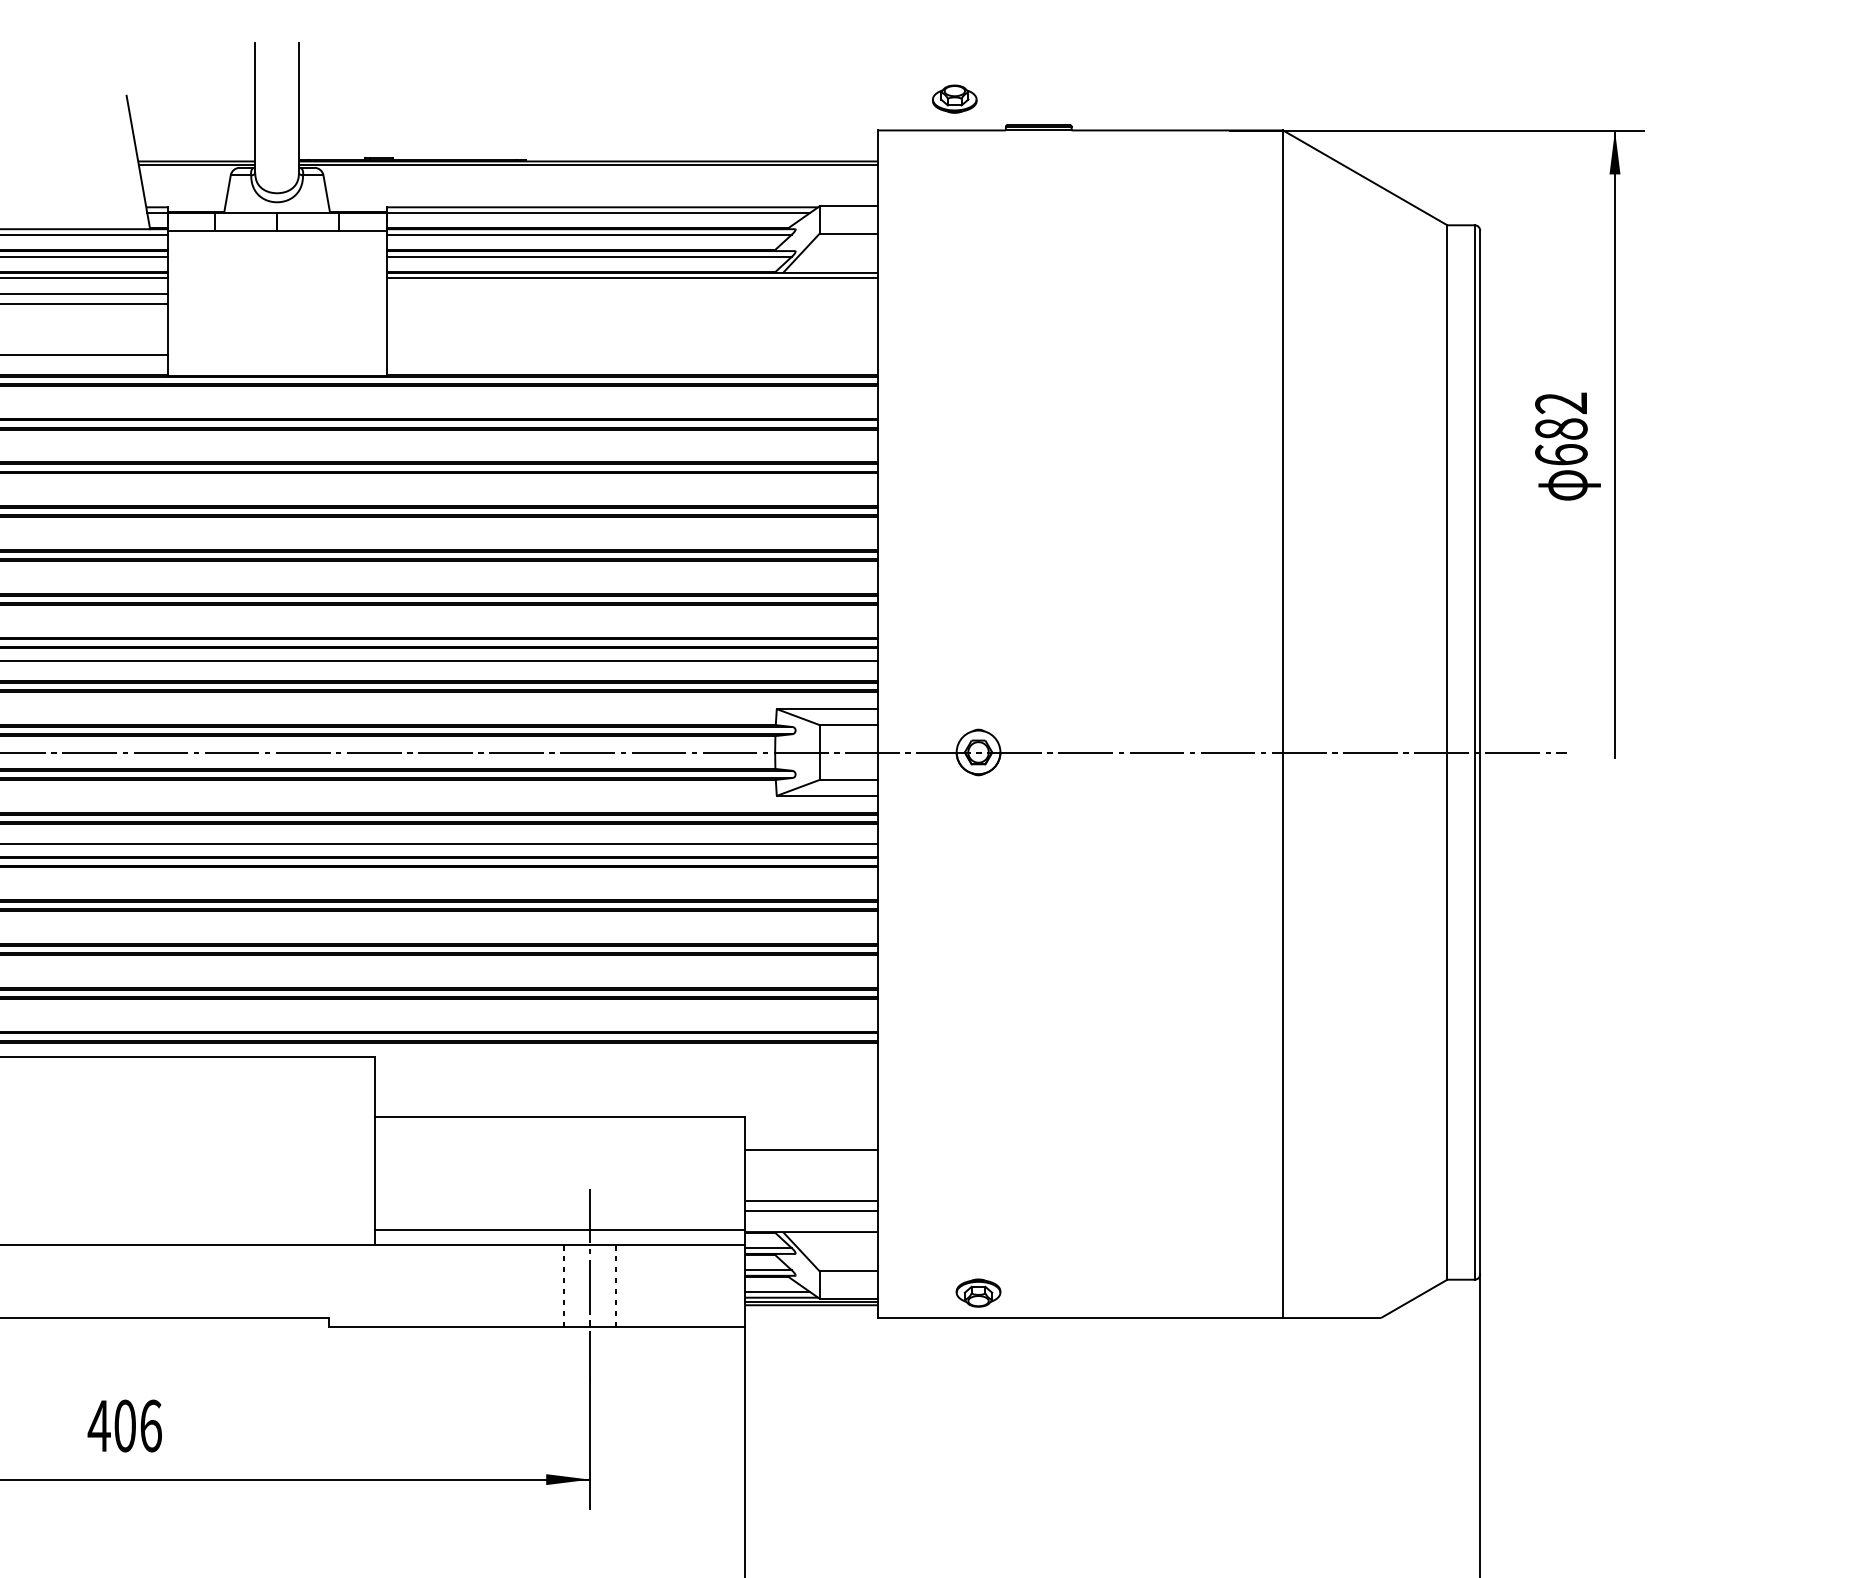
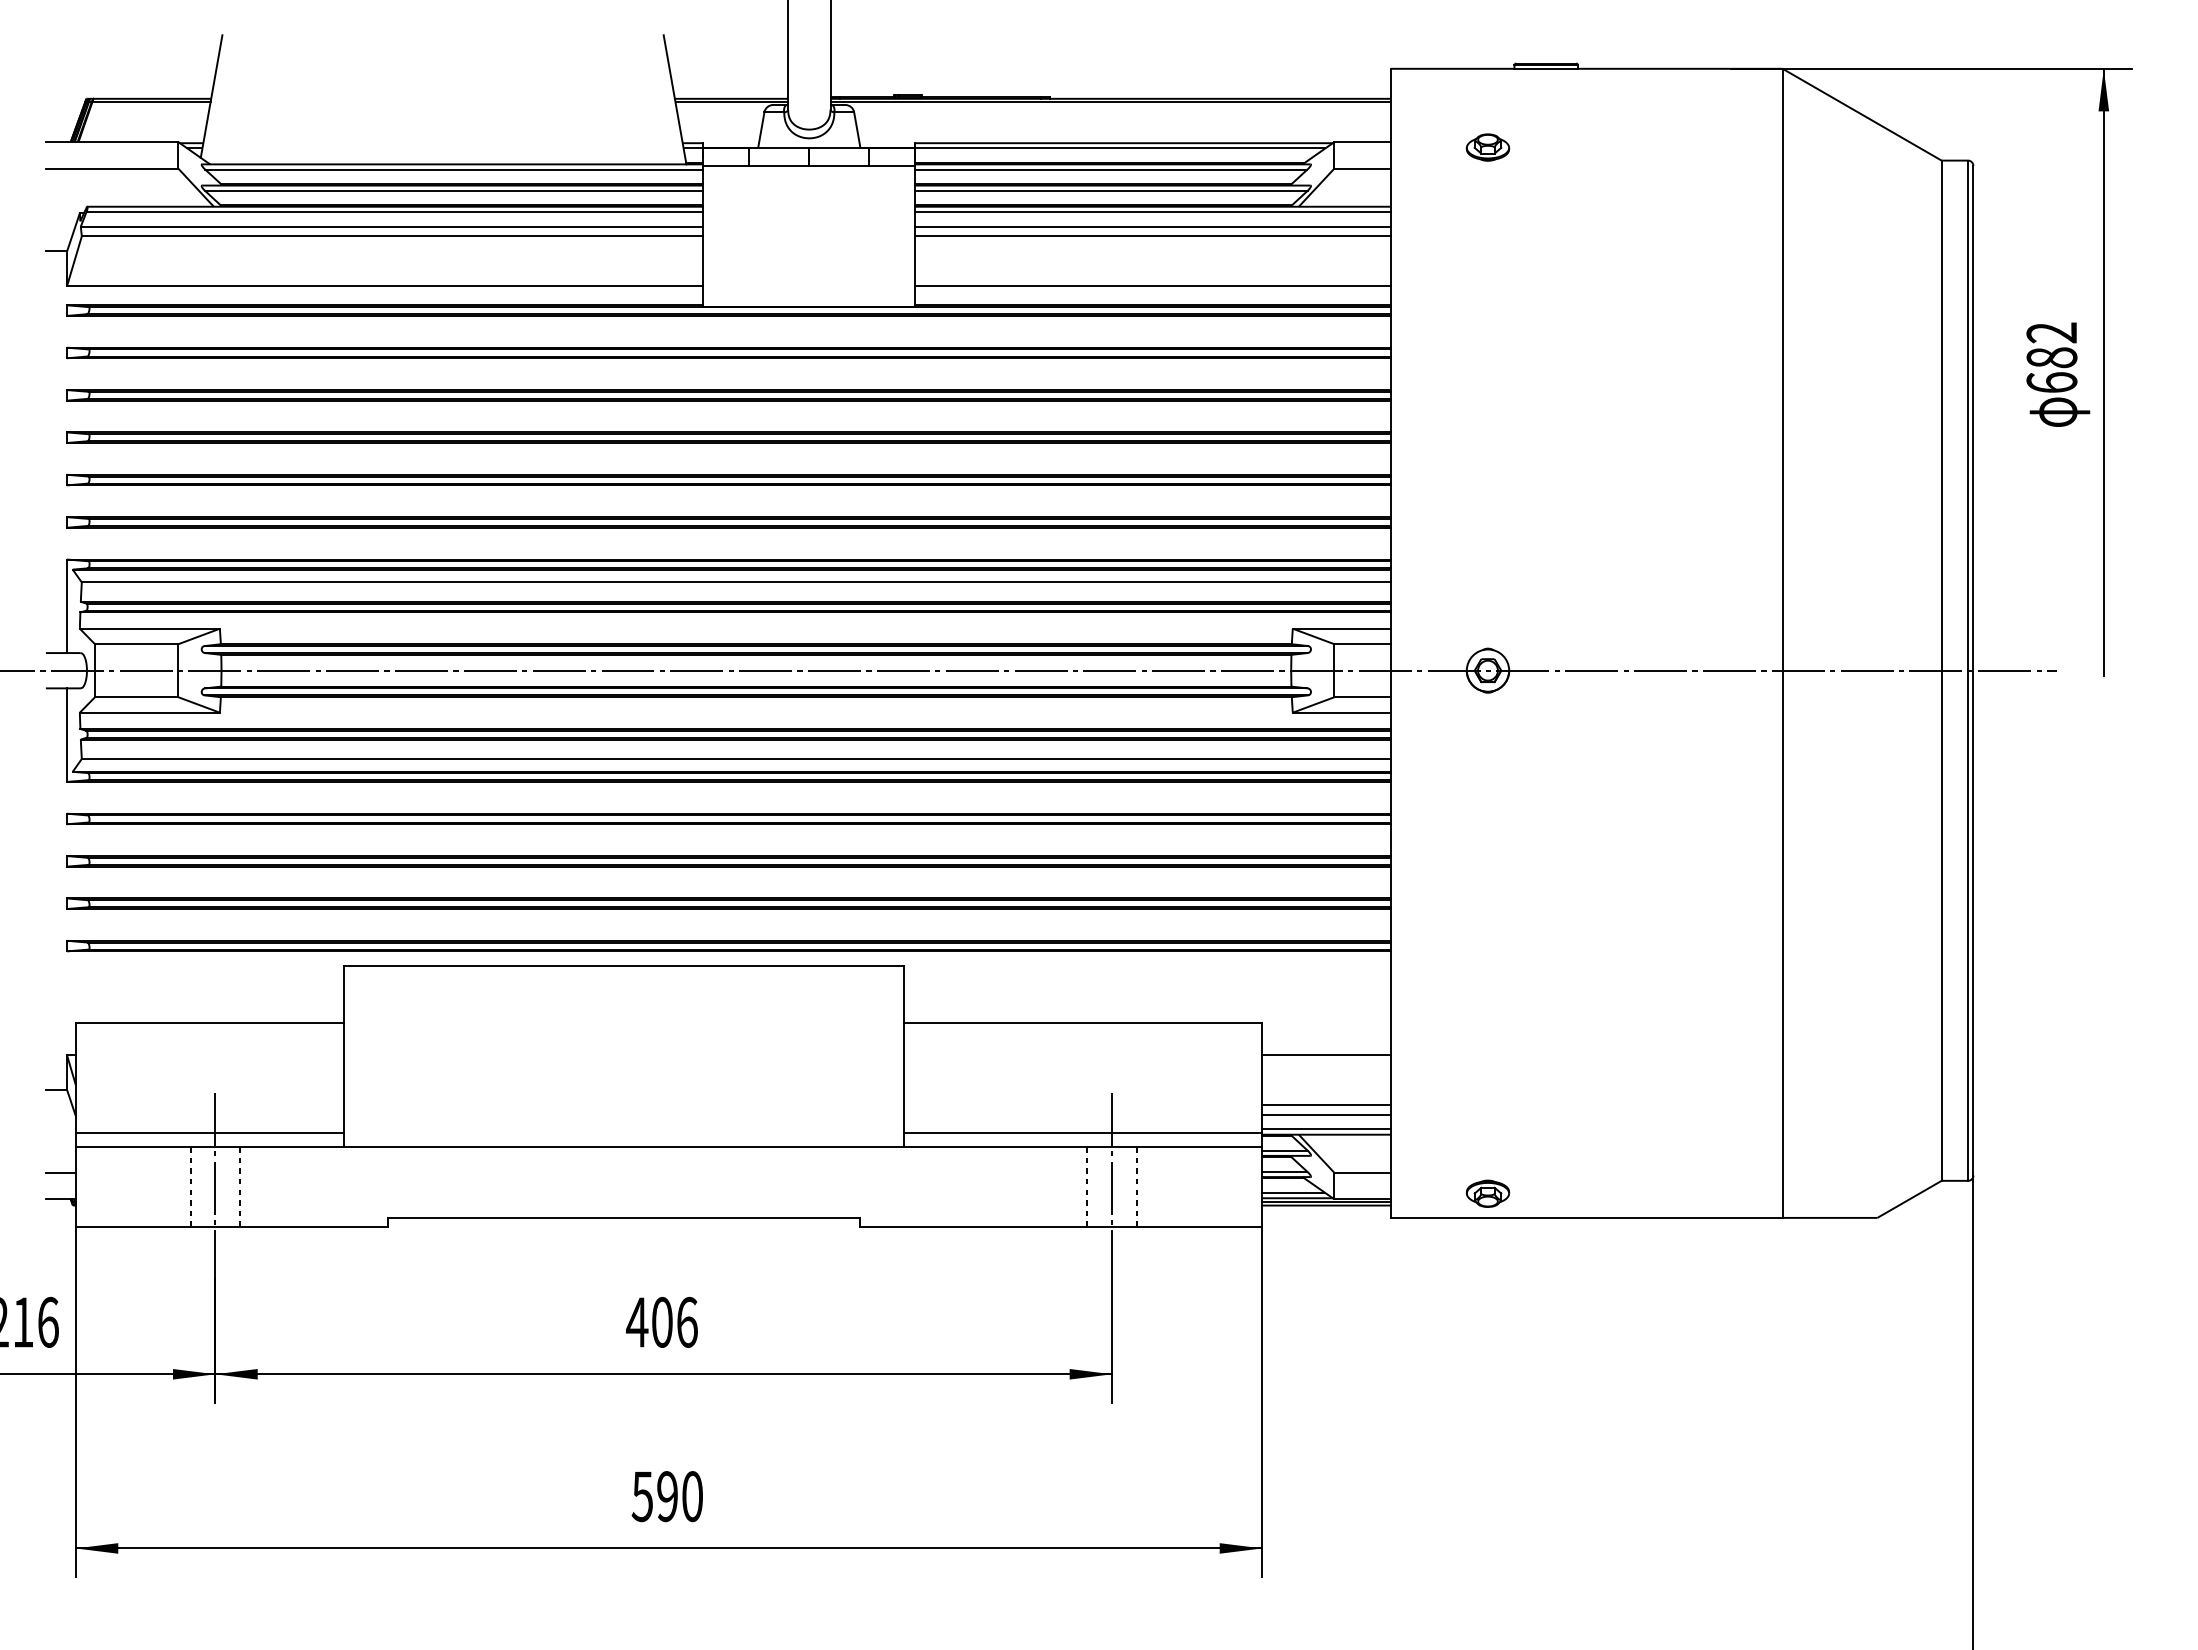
part: (954, 99) -> (1487, 147), moved
line: (631, 293) -> (1152, 226), added
line: (631, 303) -> (1152, 236), added
line: (631, 355) -> (1152, 286), added
line: (811, 1226) -> (1326, 1129), added

